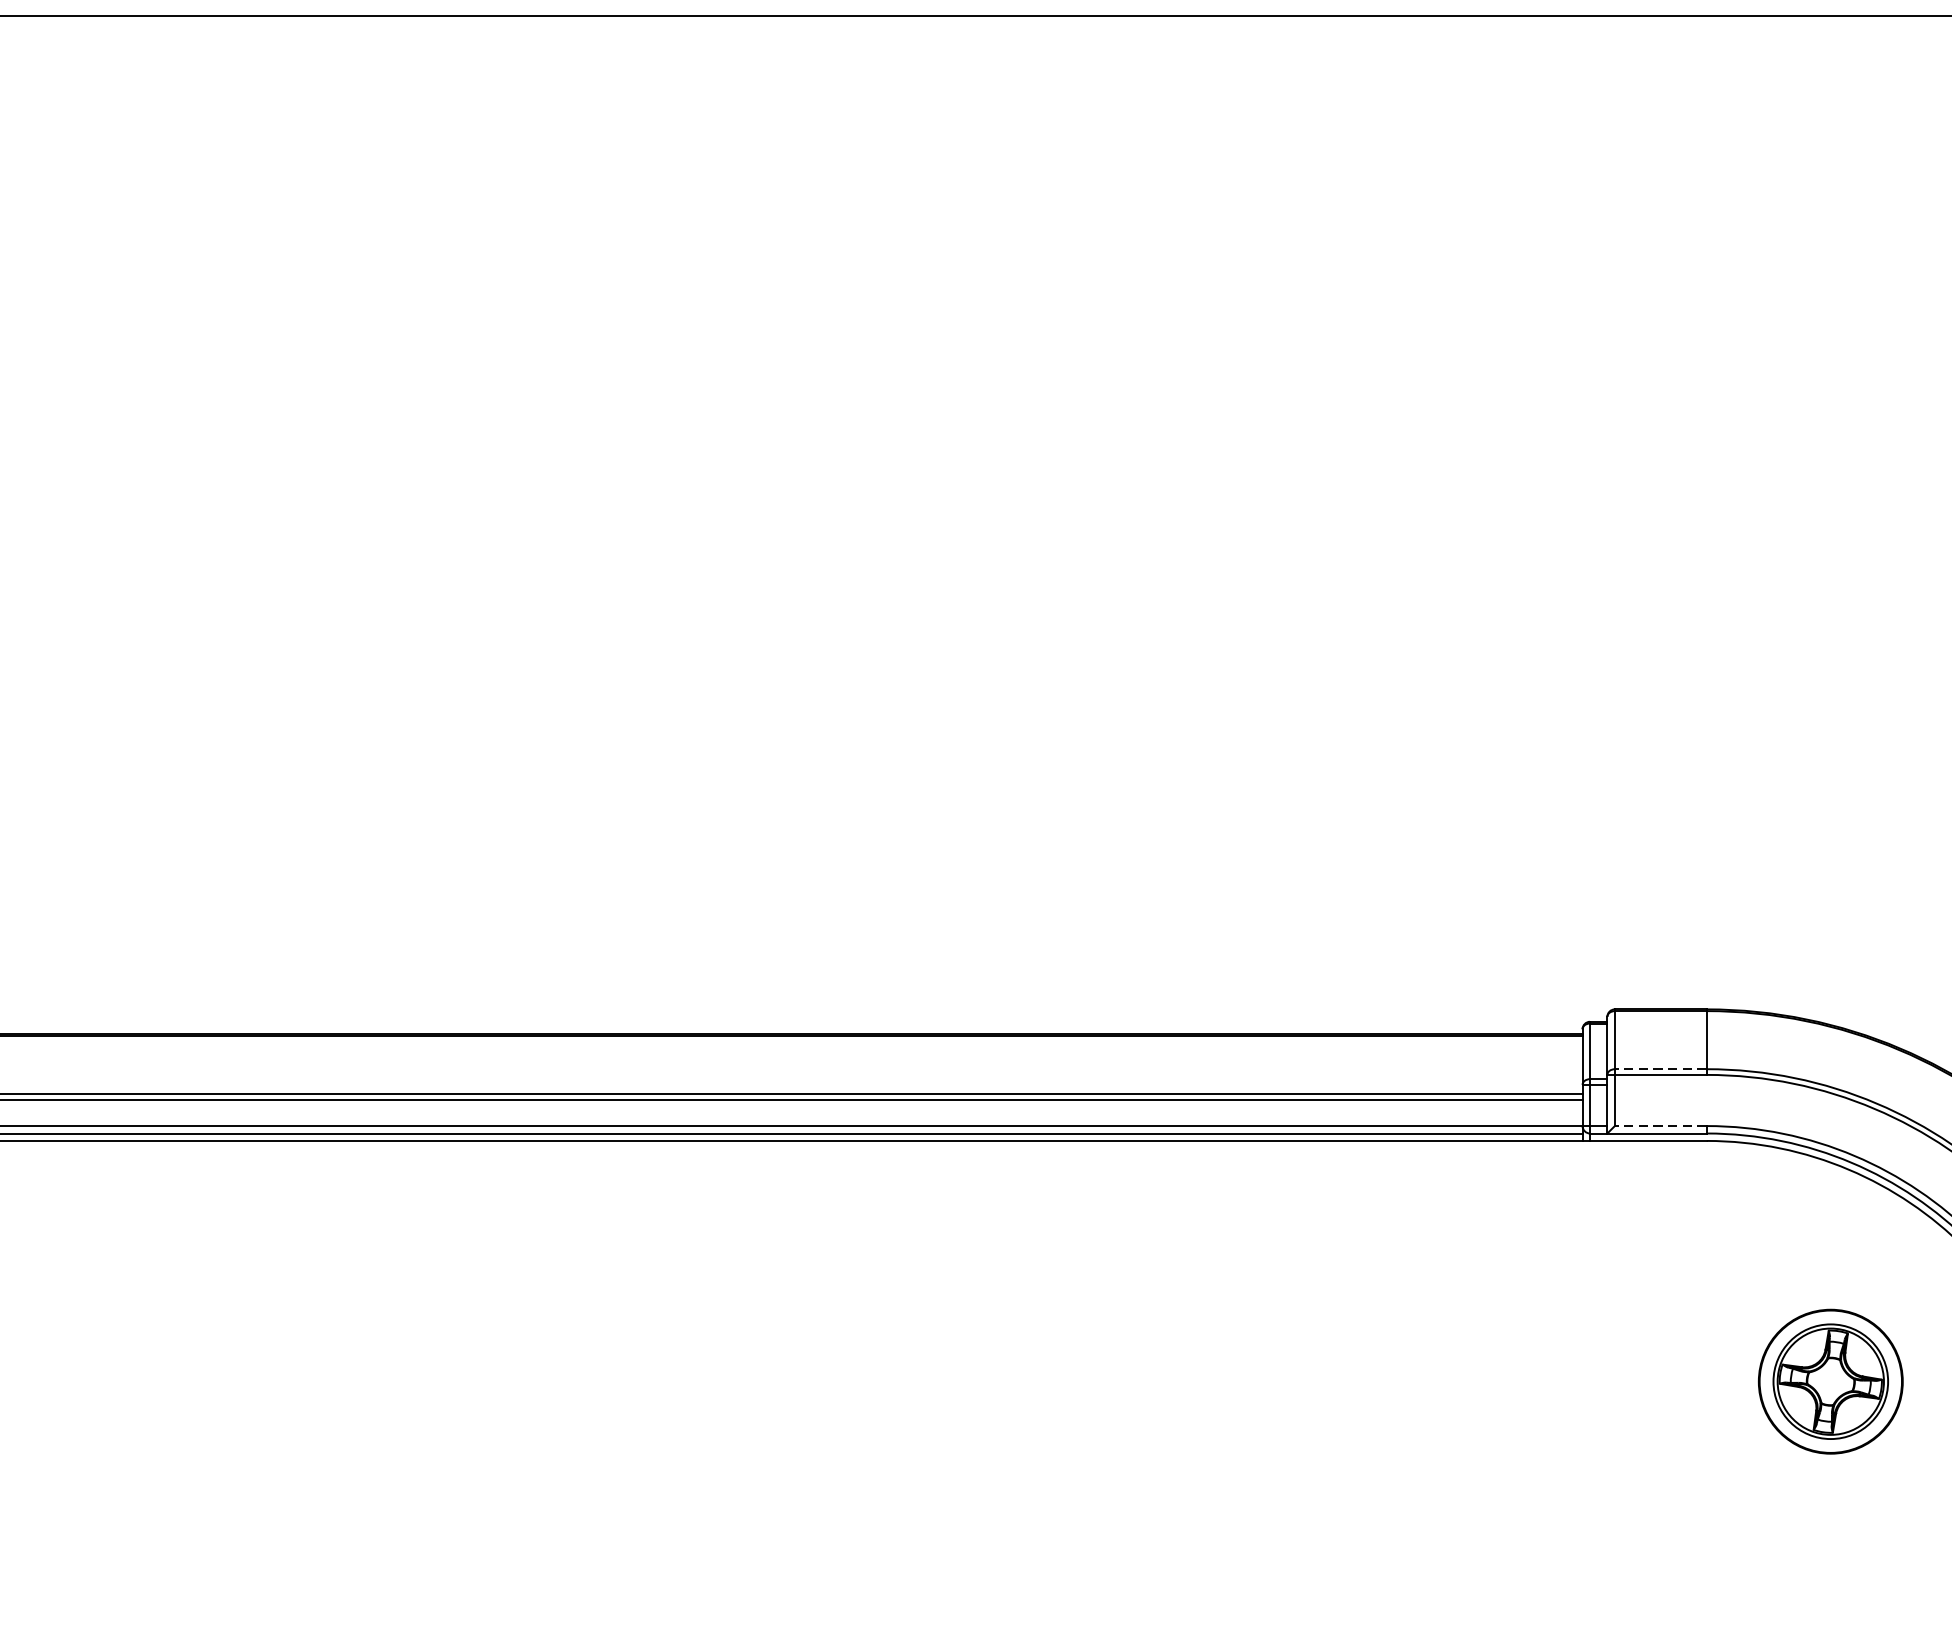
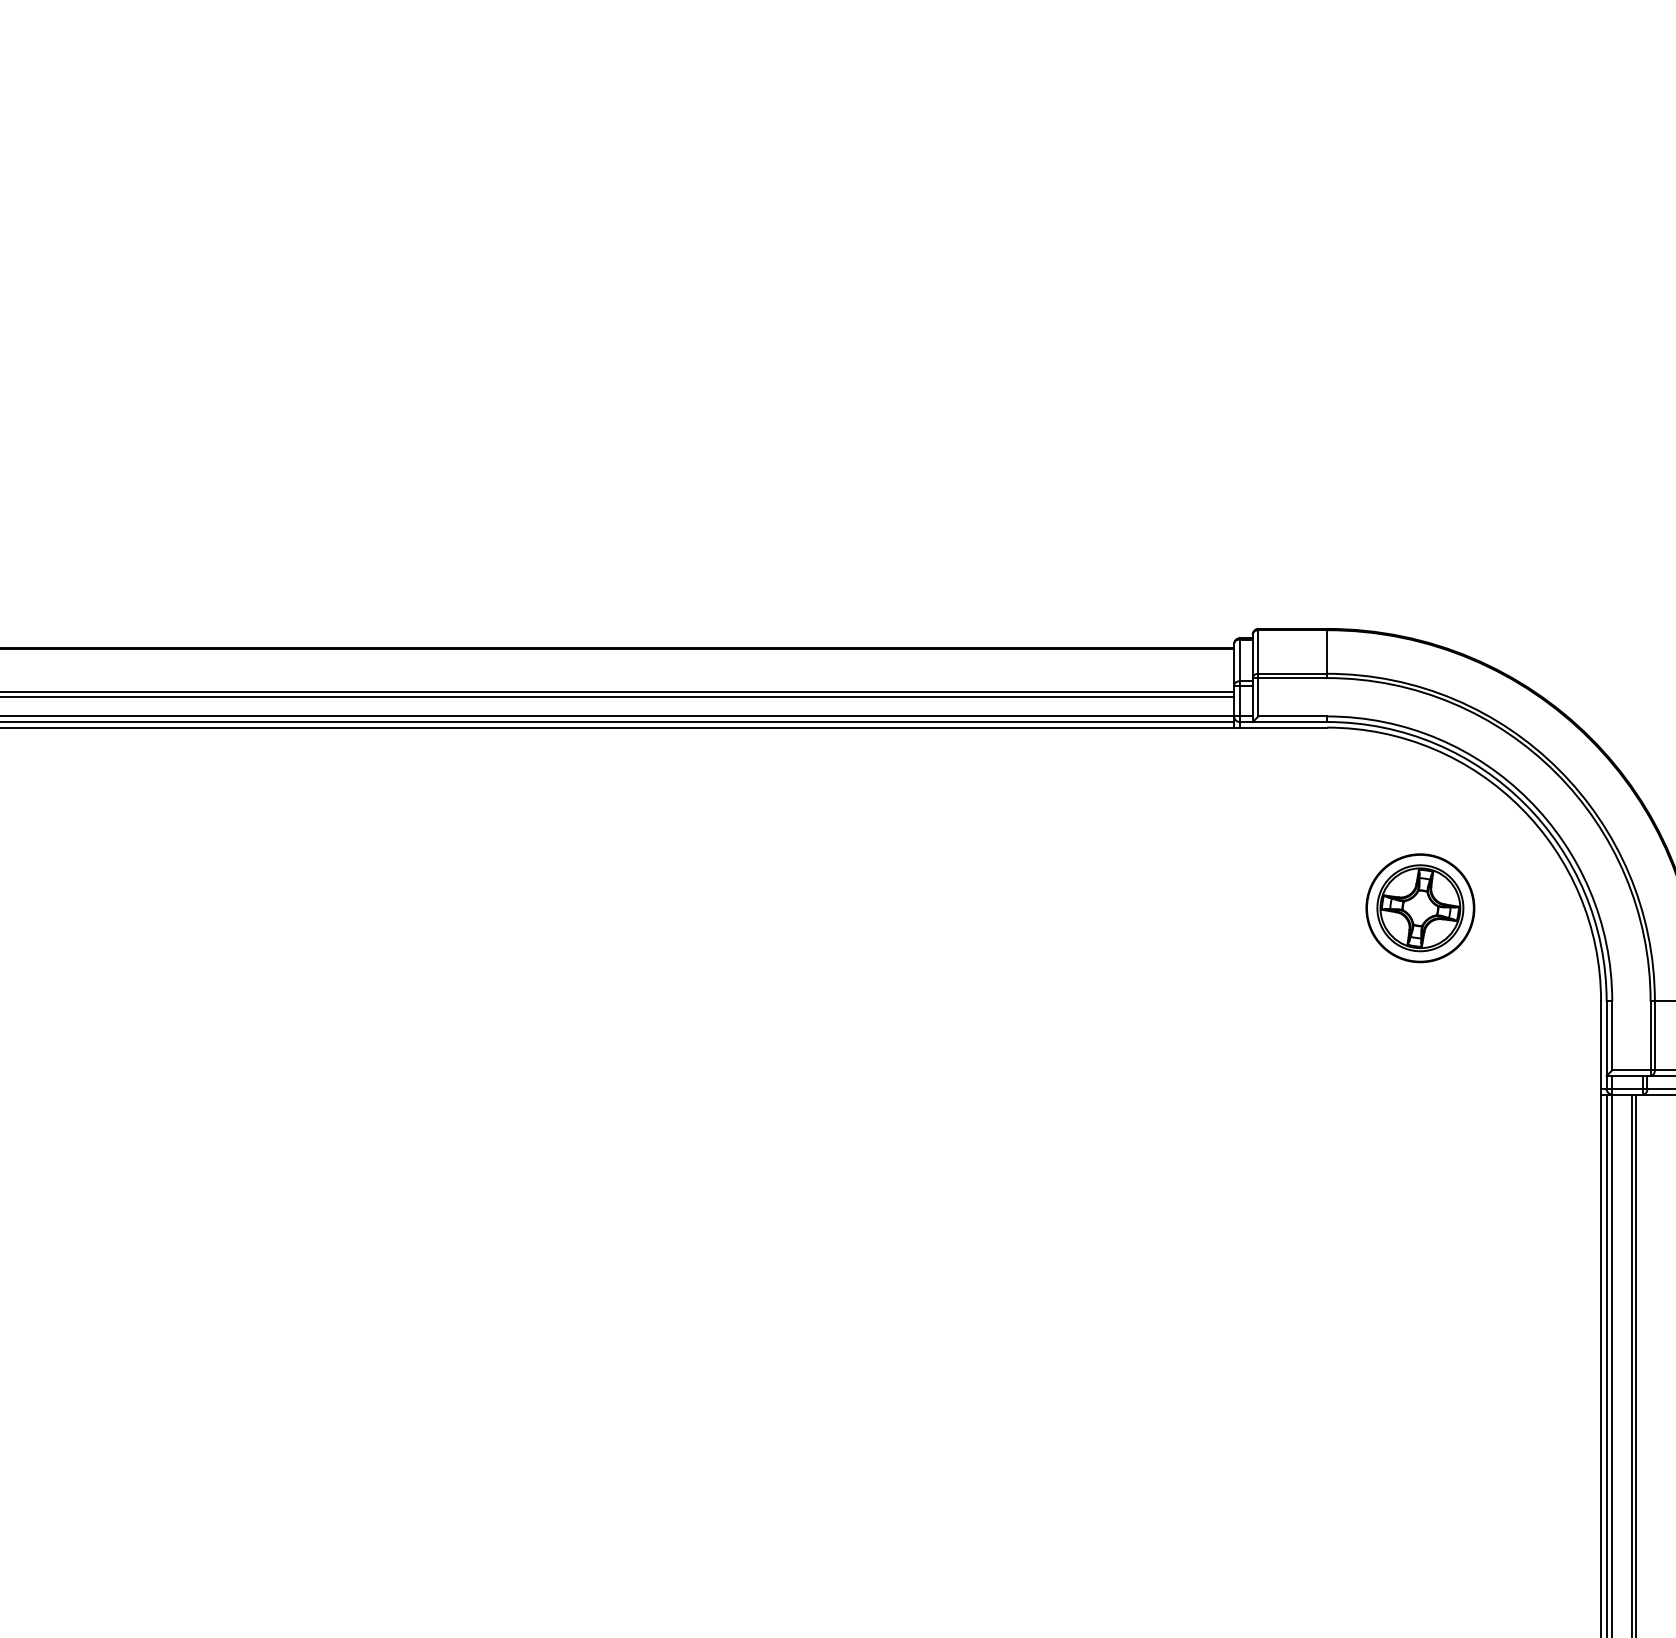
line: (1660, 1068) -> (1292, 673), dashed -> solid
line: (1660, 1126) -> (1292, 716), dashed -> solid

